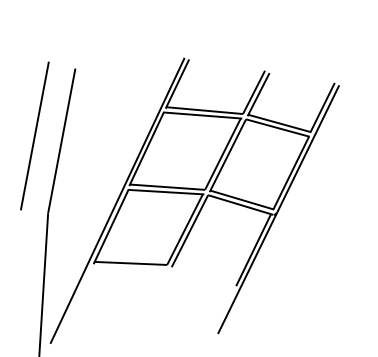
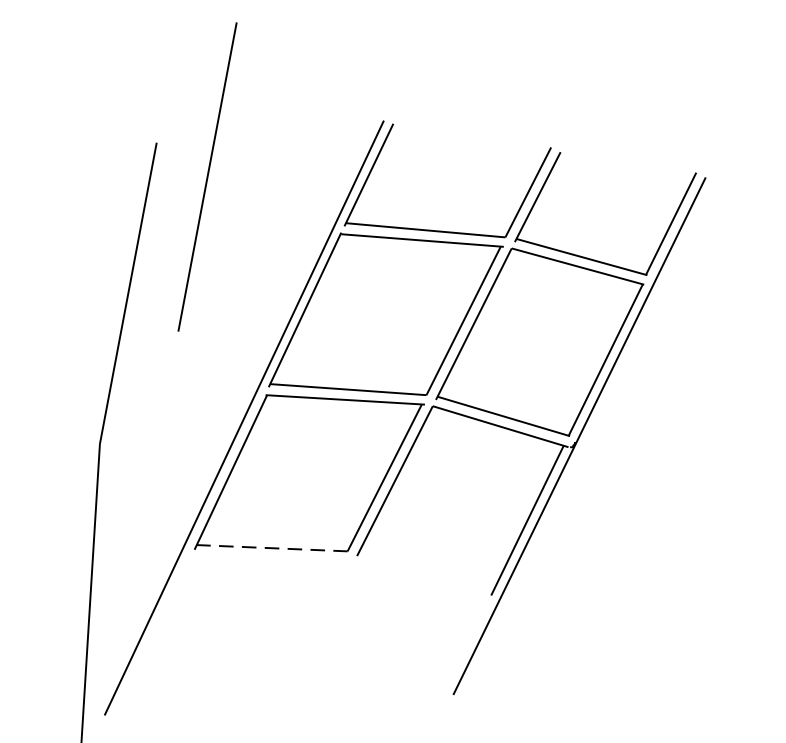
line: (34, 135) -> (206, 175), moved
line: (131, 263) -> (273, 548), solid -> dashed

